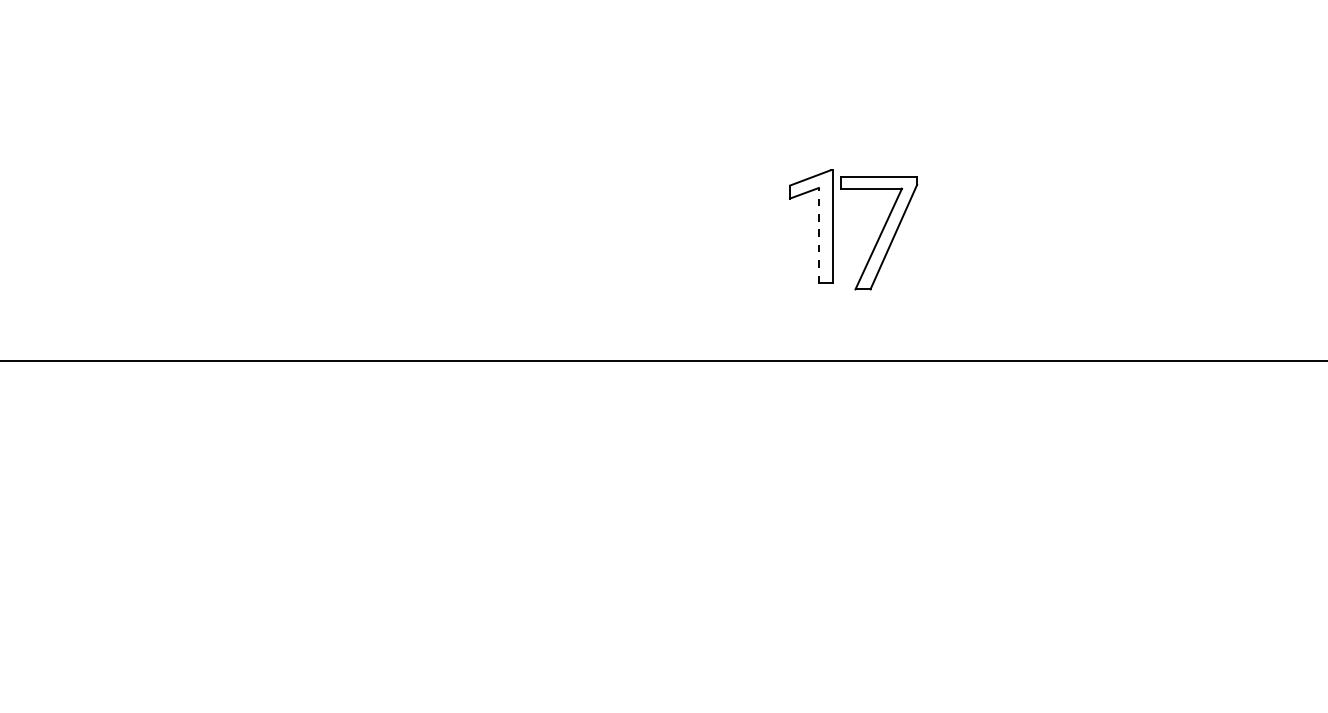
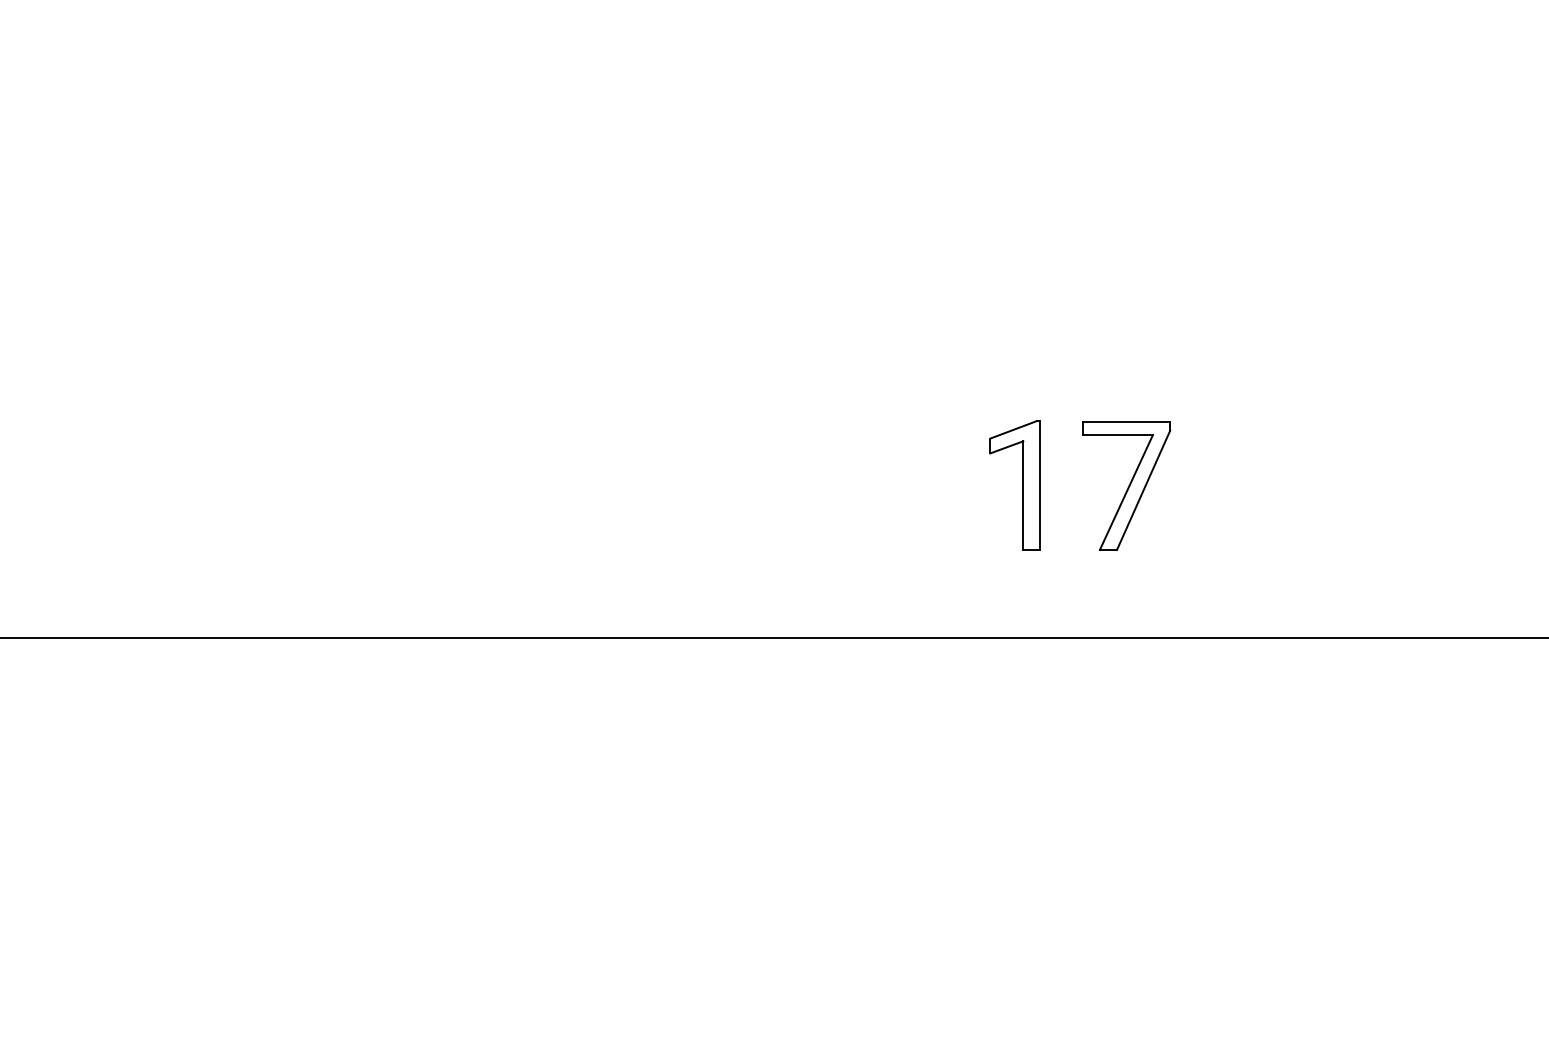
part: (878, 232) -> (1126, 485), moved
line: (819, 235) -> (1023, 495), dashed -> solid

